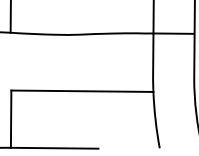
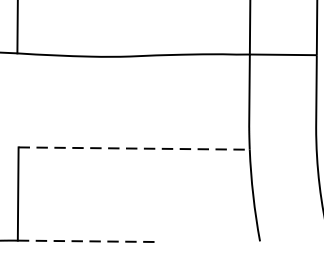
line: (82, 91) -> (134, 148), solid -> dashed
line: (54, 148) -> (88, 241), solid -> dashed

